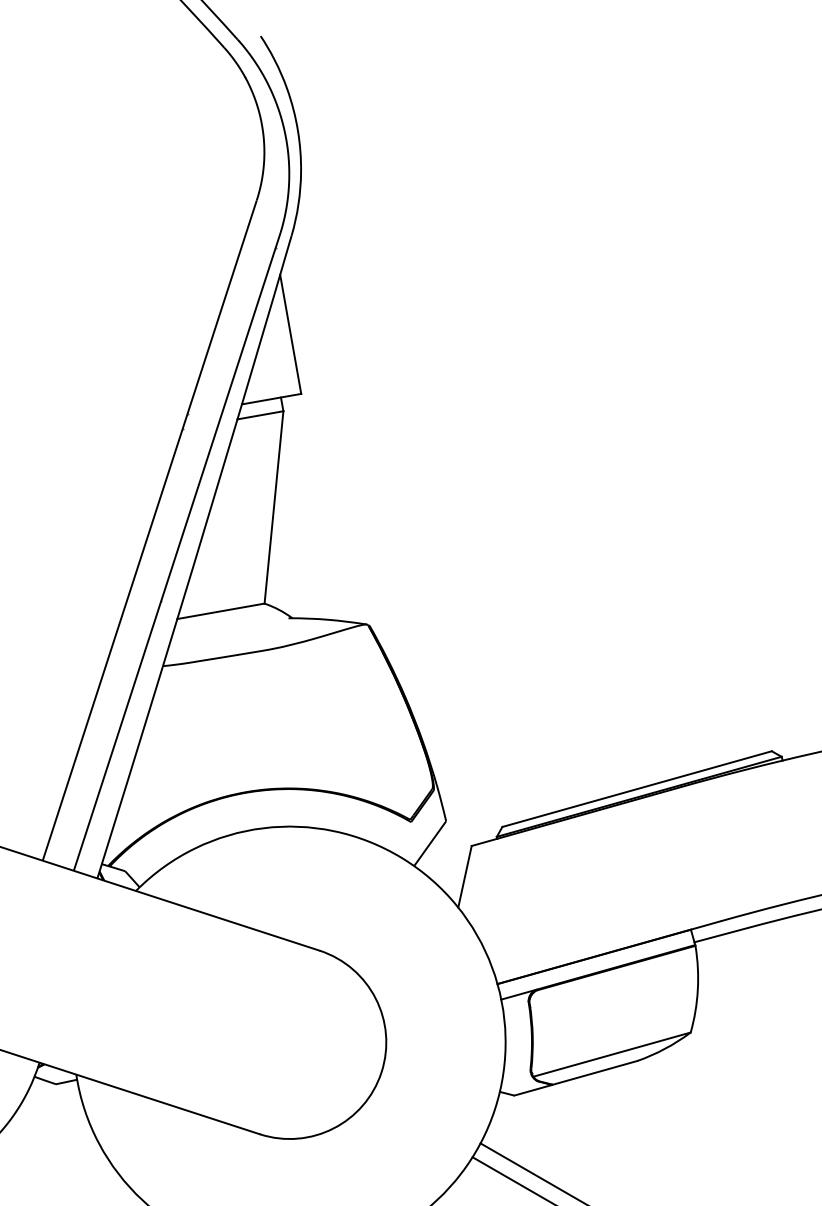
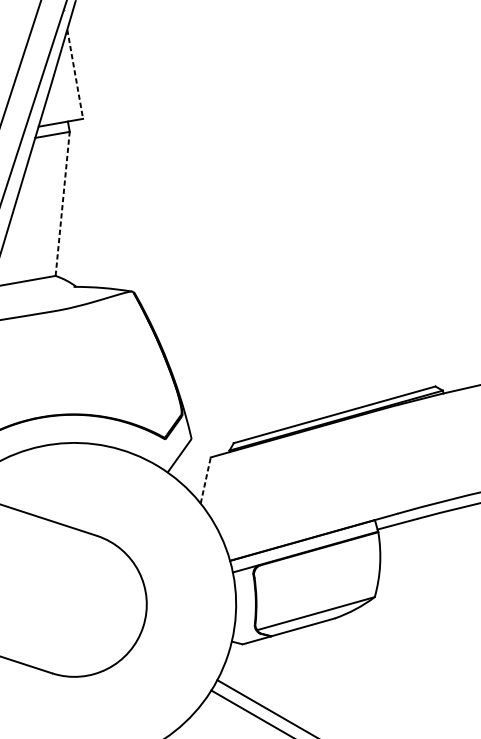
line: (290, 334) -> (75, 74), solid -> dashed
line: (274, 507) -> (63, 203), solid -> dashed
line: (465, 876) -> (206, 480), solid -> dashed

